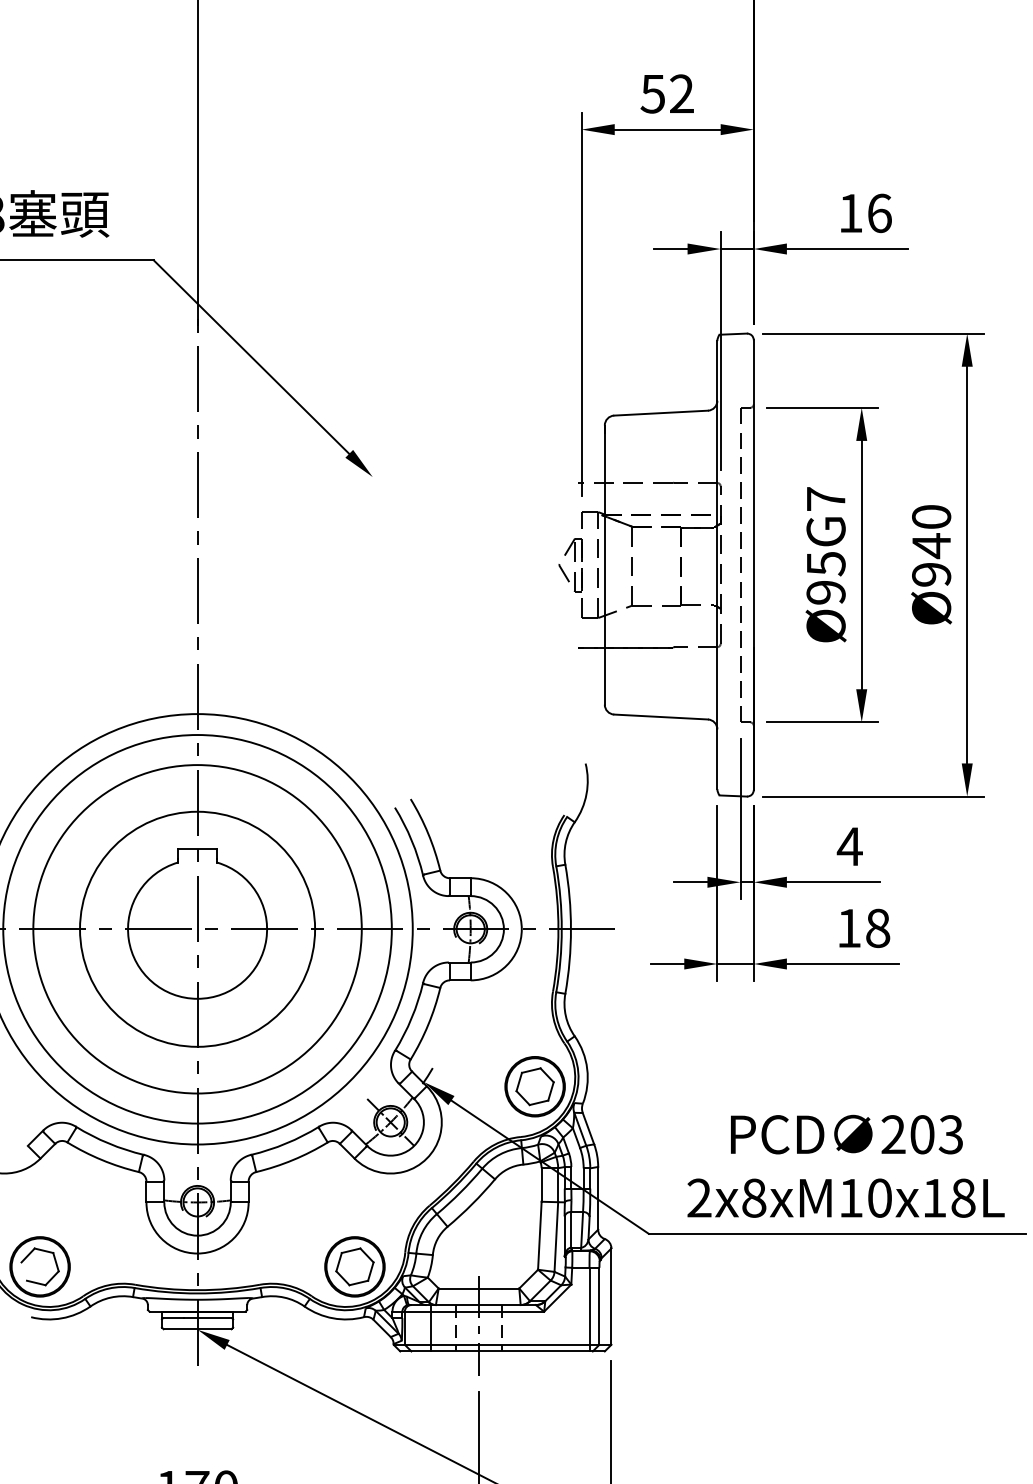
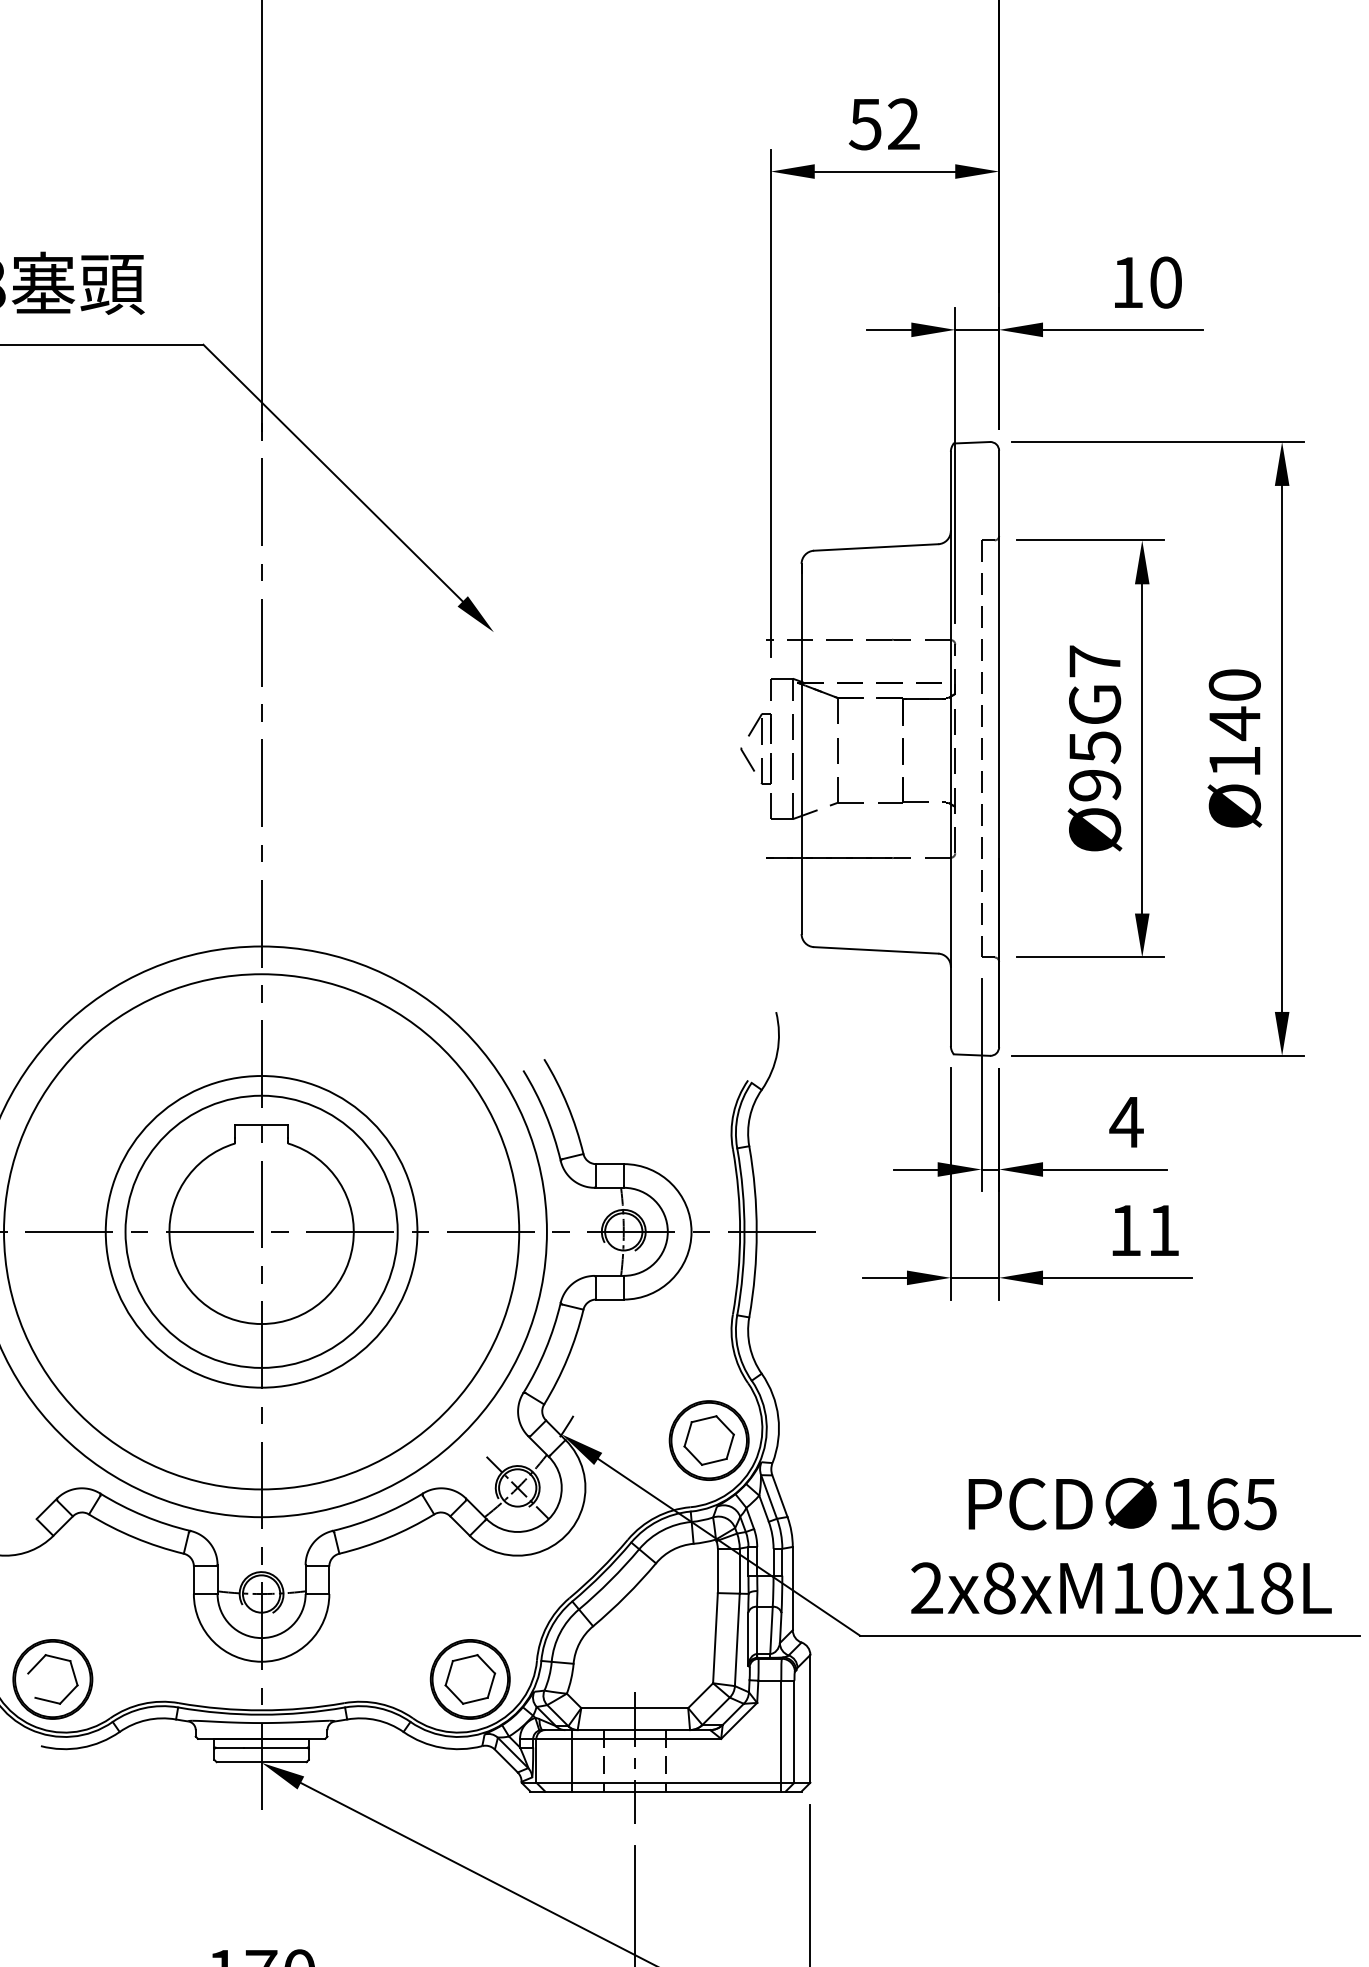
text: (880, 213) -> (1166, 282), 16 -> 10
text: (931, 574) -> (1234, 761), Ø940 -> Ø140
text: (877, 928) -> (1163, 1230), 18 -> 11
circle: (197, 929) -> (261, 1231), size x0.62
text: (922, 1134) -> (1222, 1504), 203 -> 165

